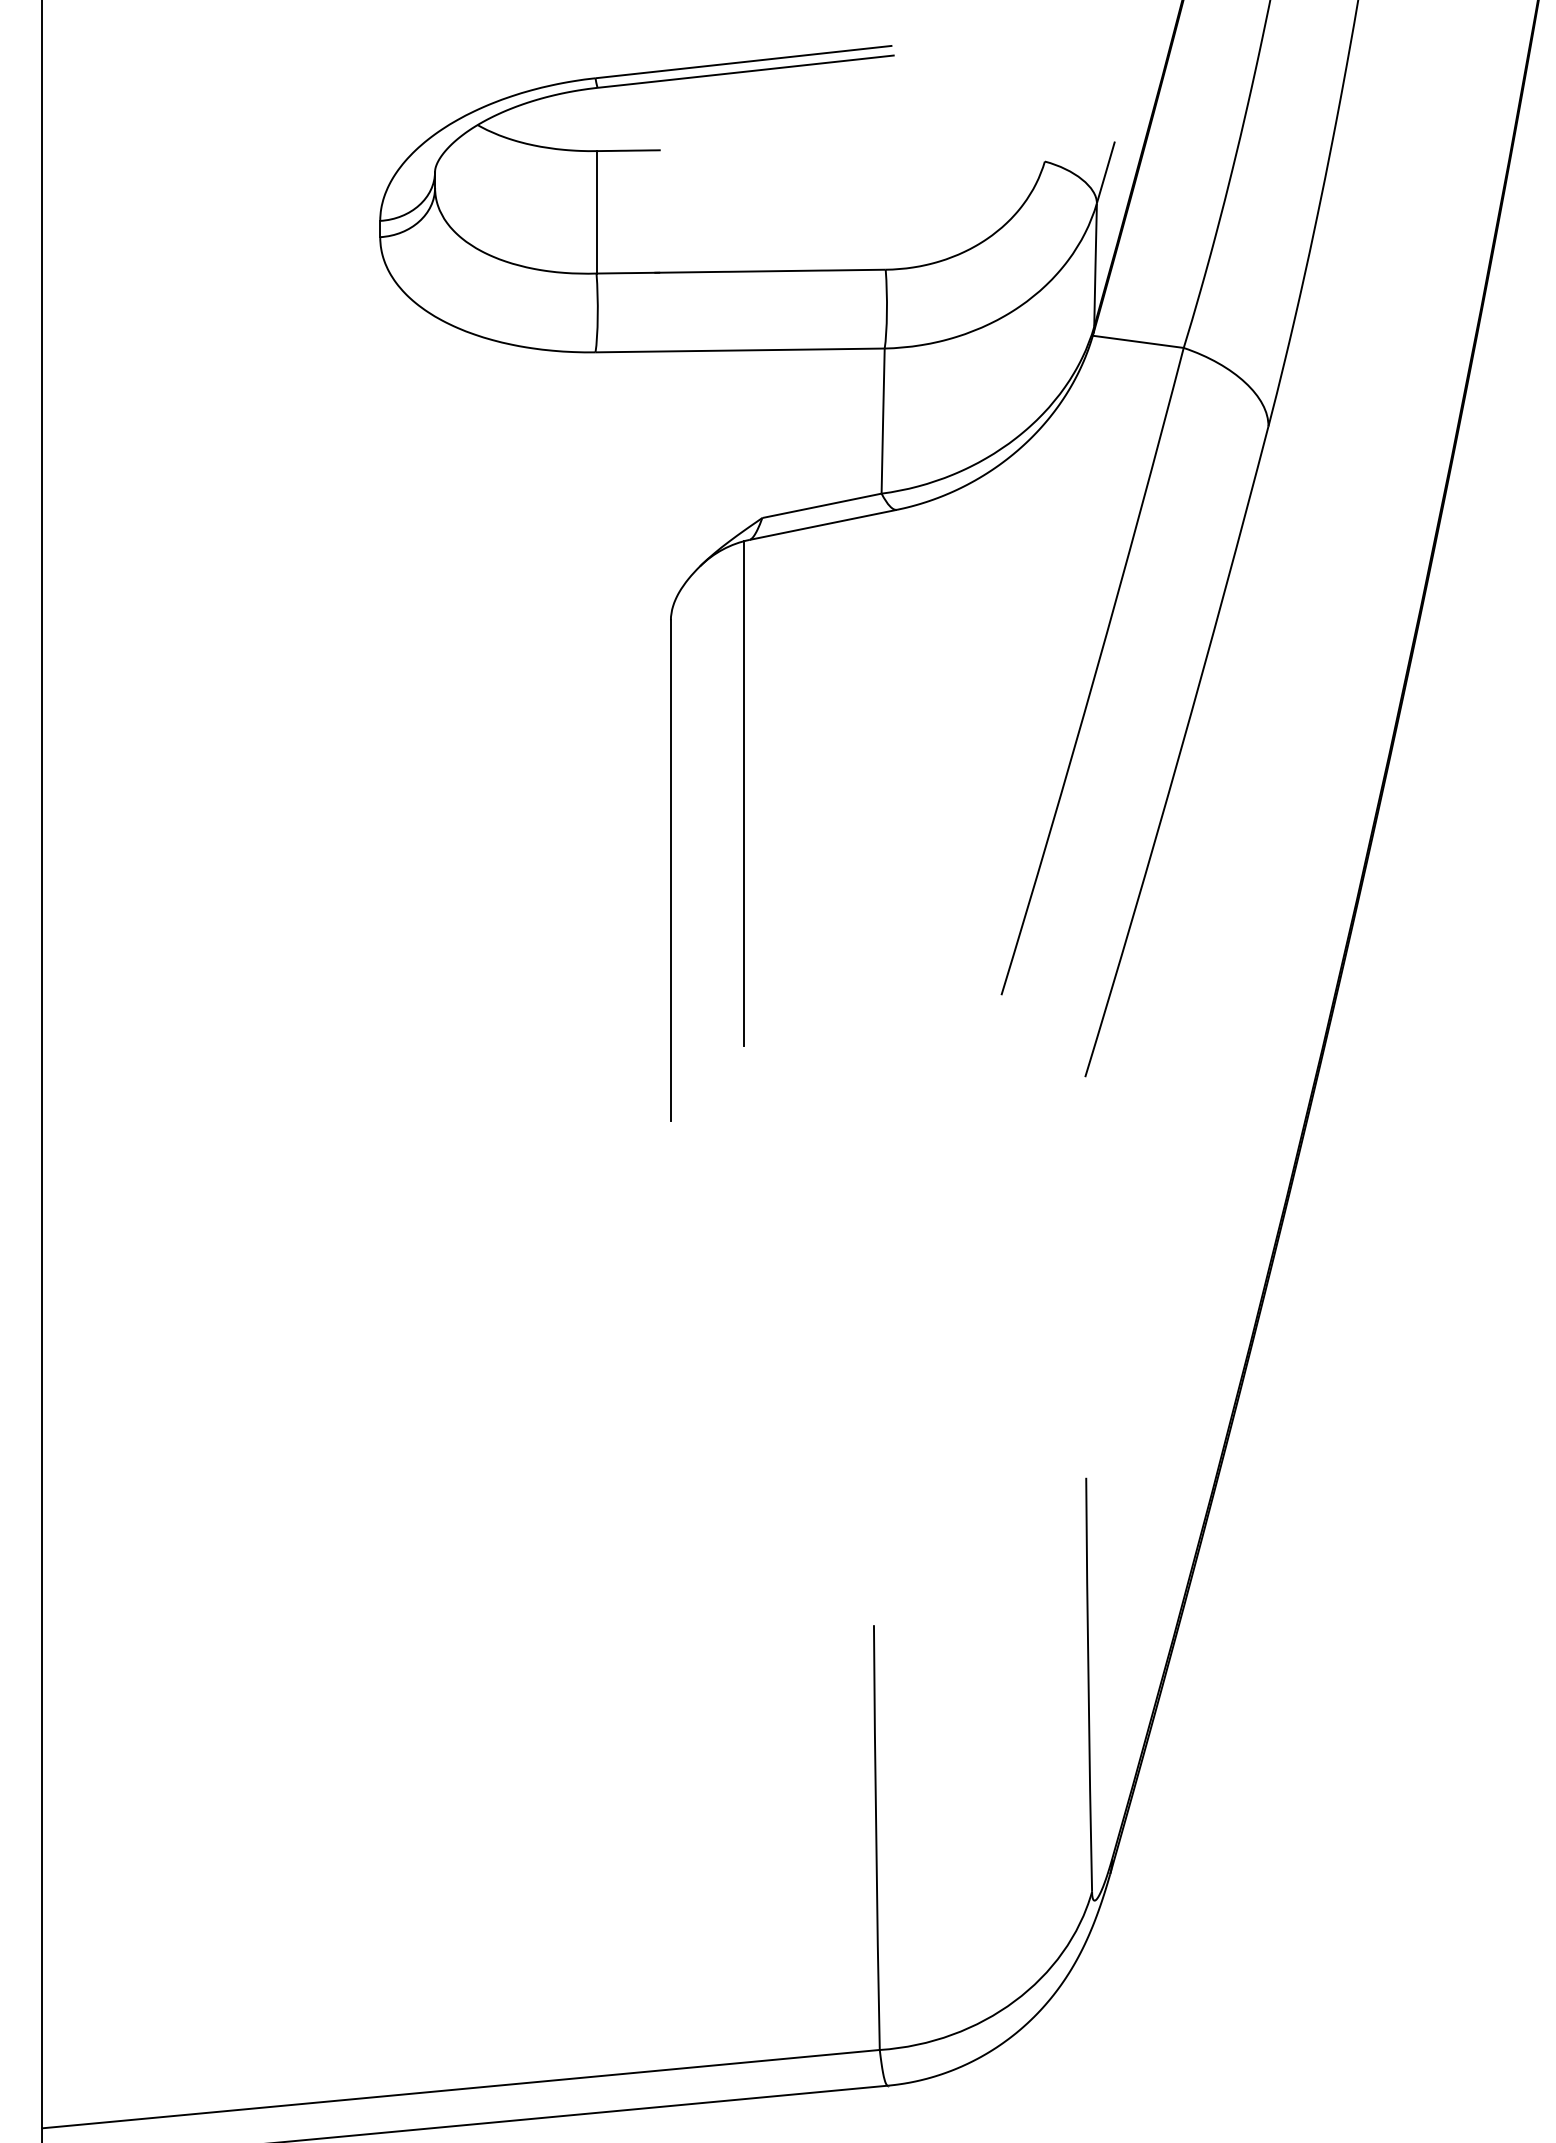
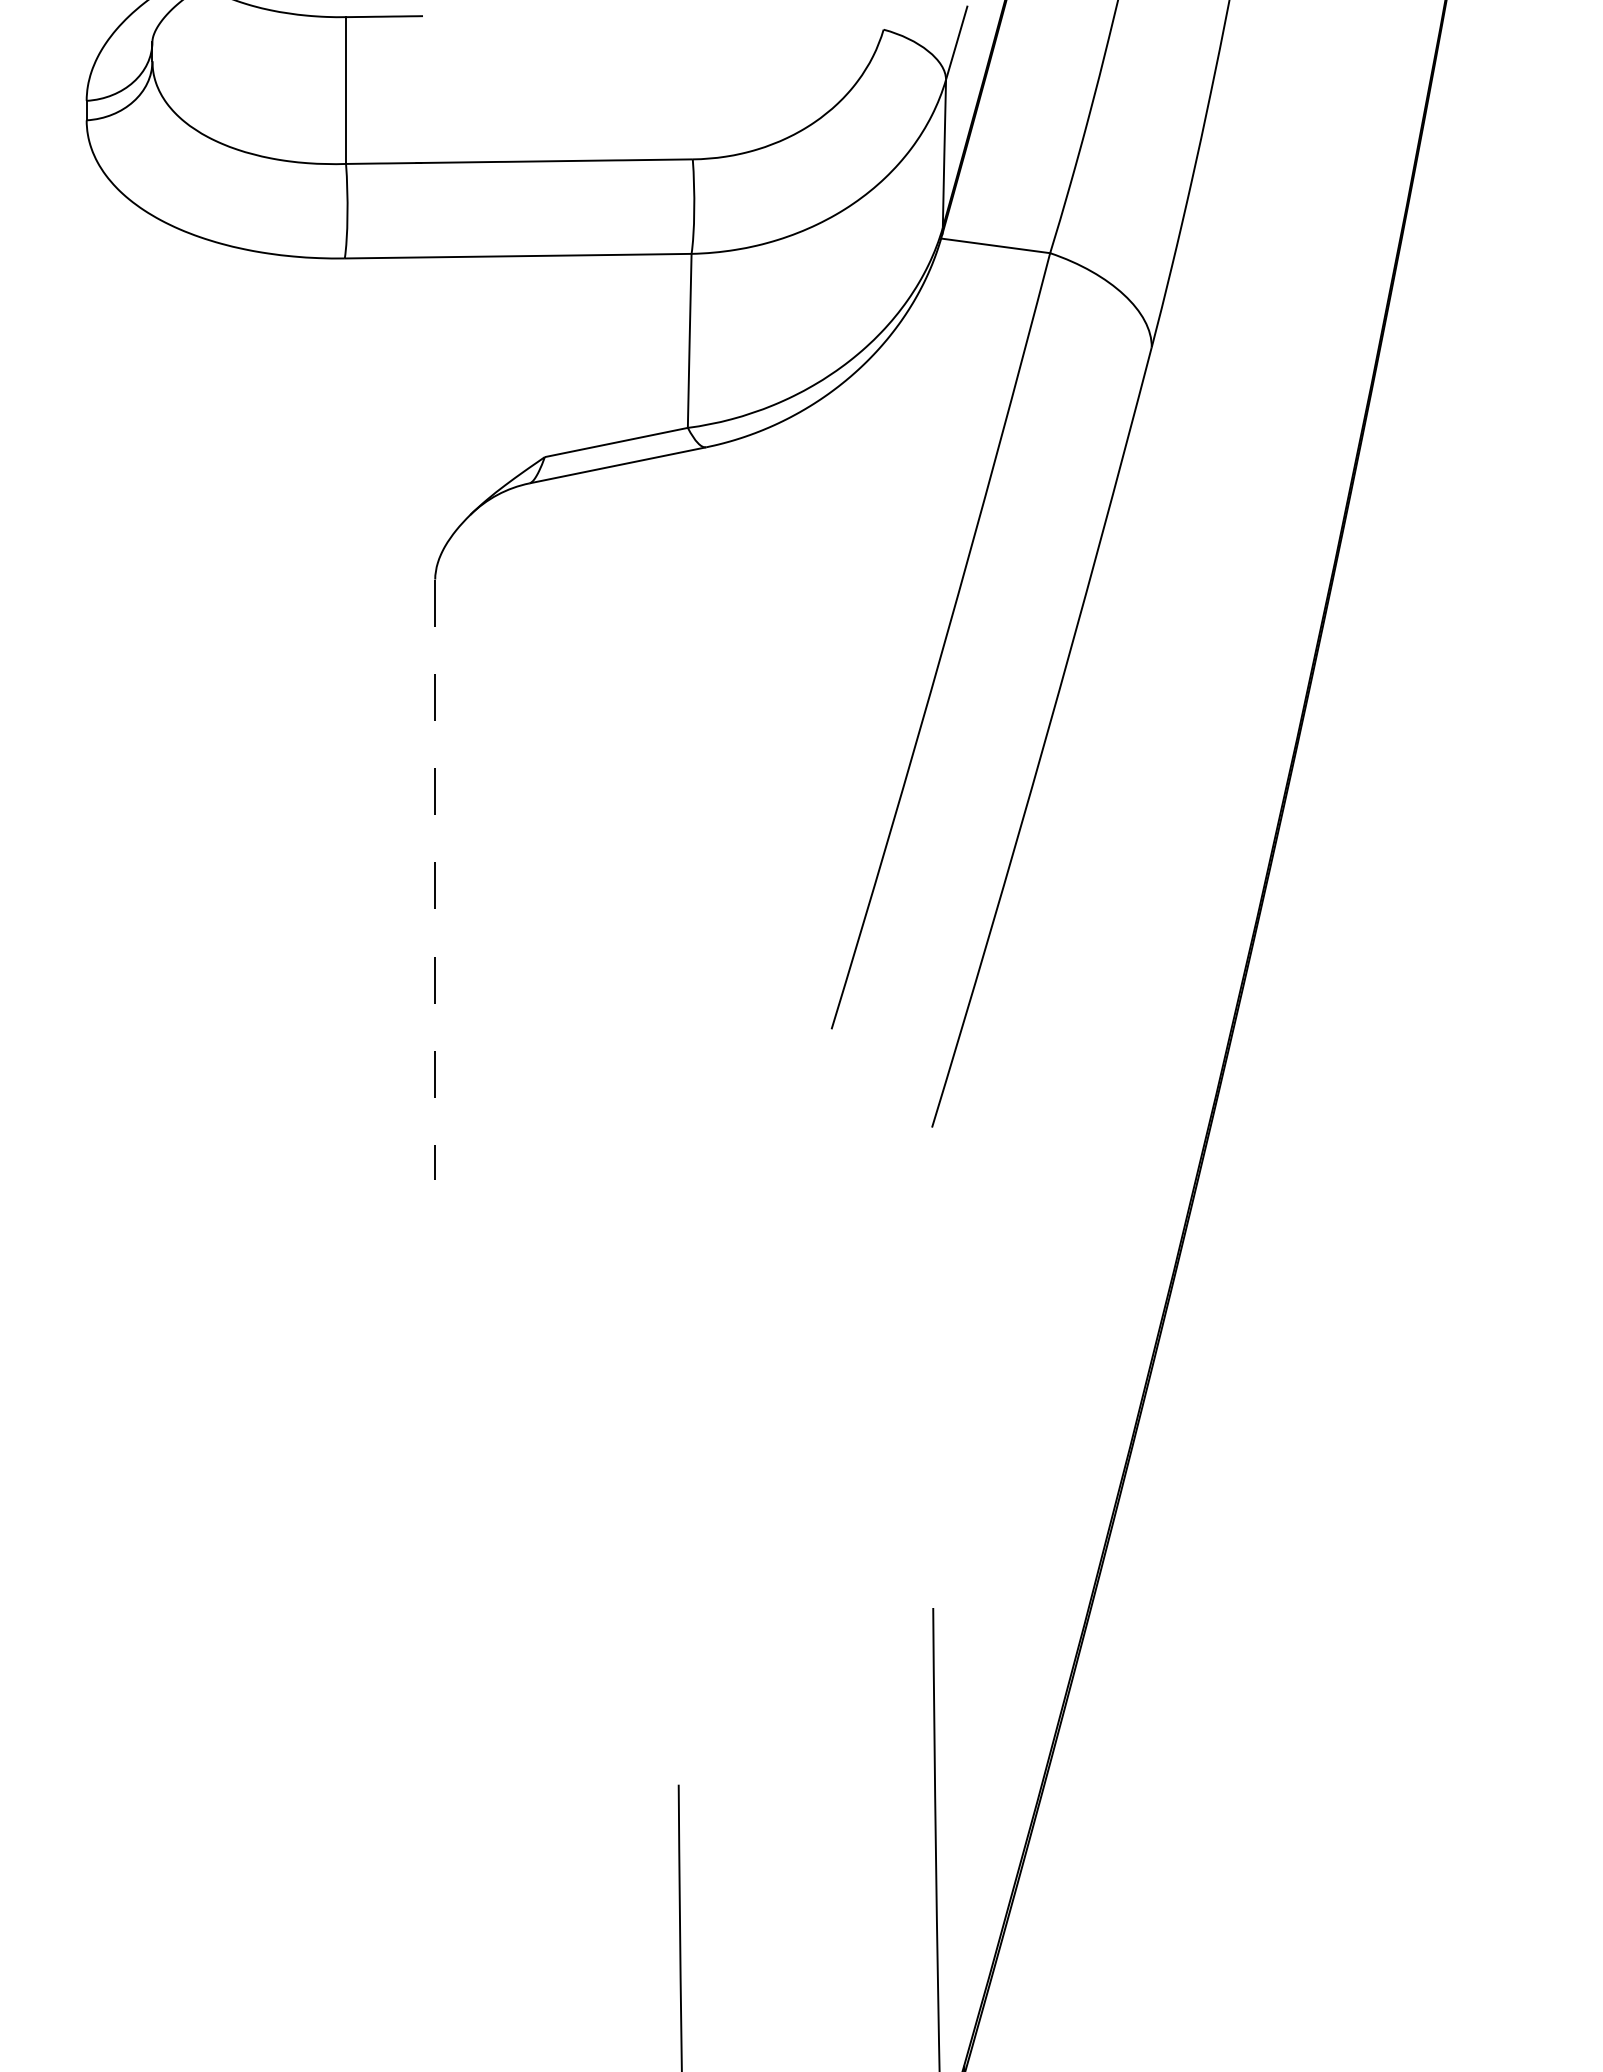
line: (743, 793) -> (522, 787), removed
line: (670, 871) -> (434, 880), solid -> dashed

